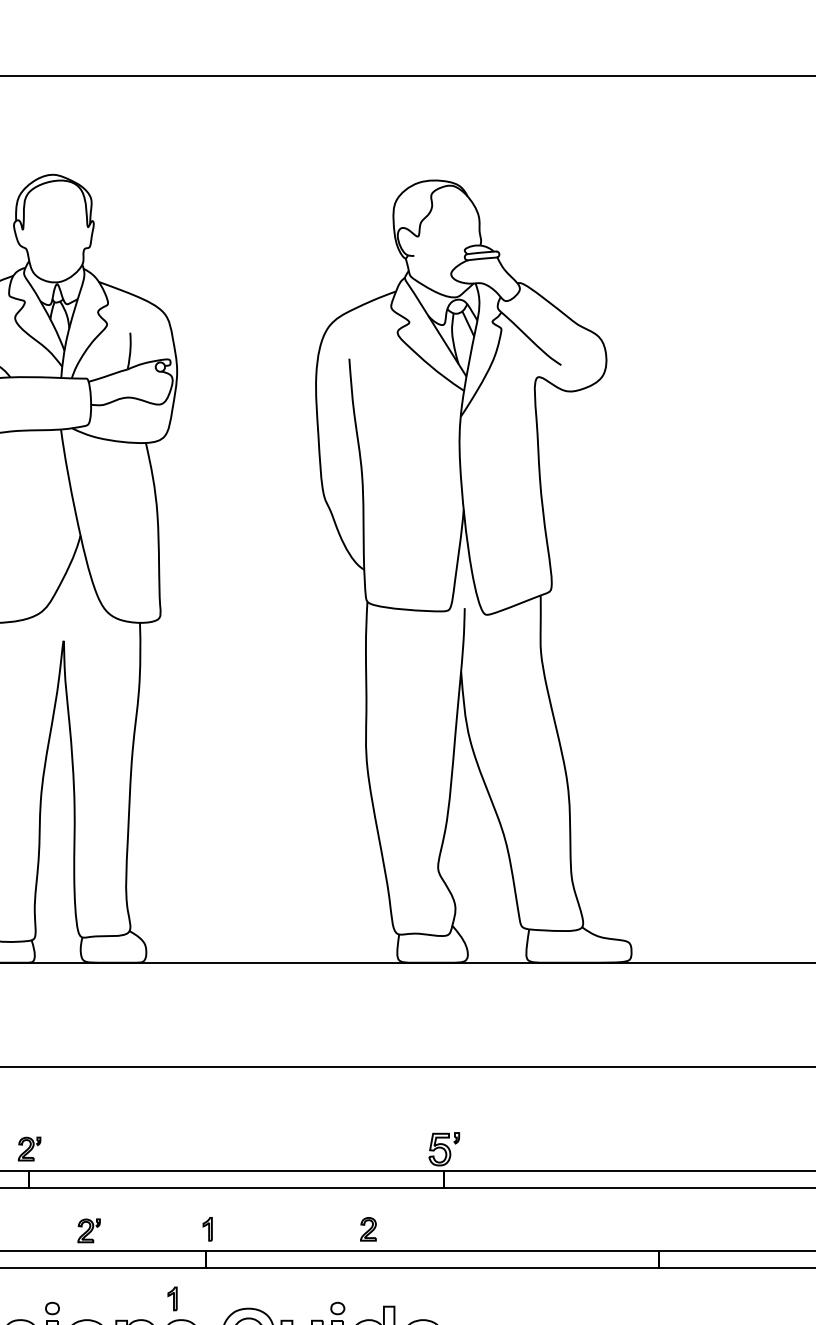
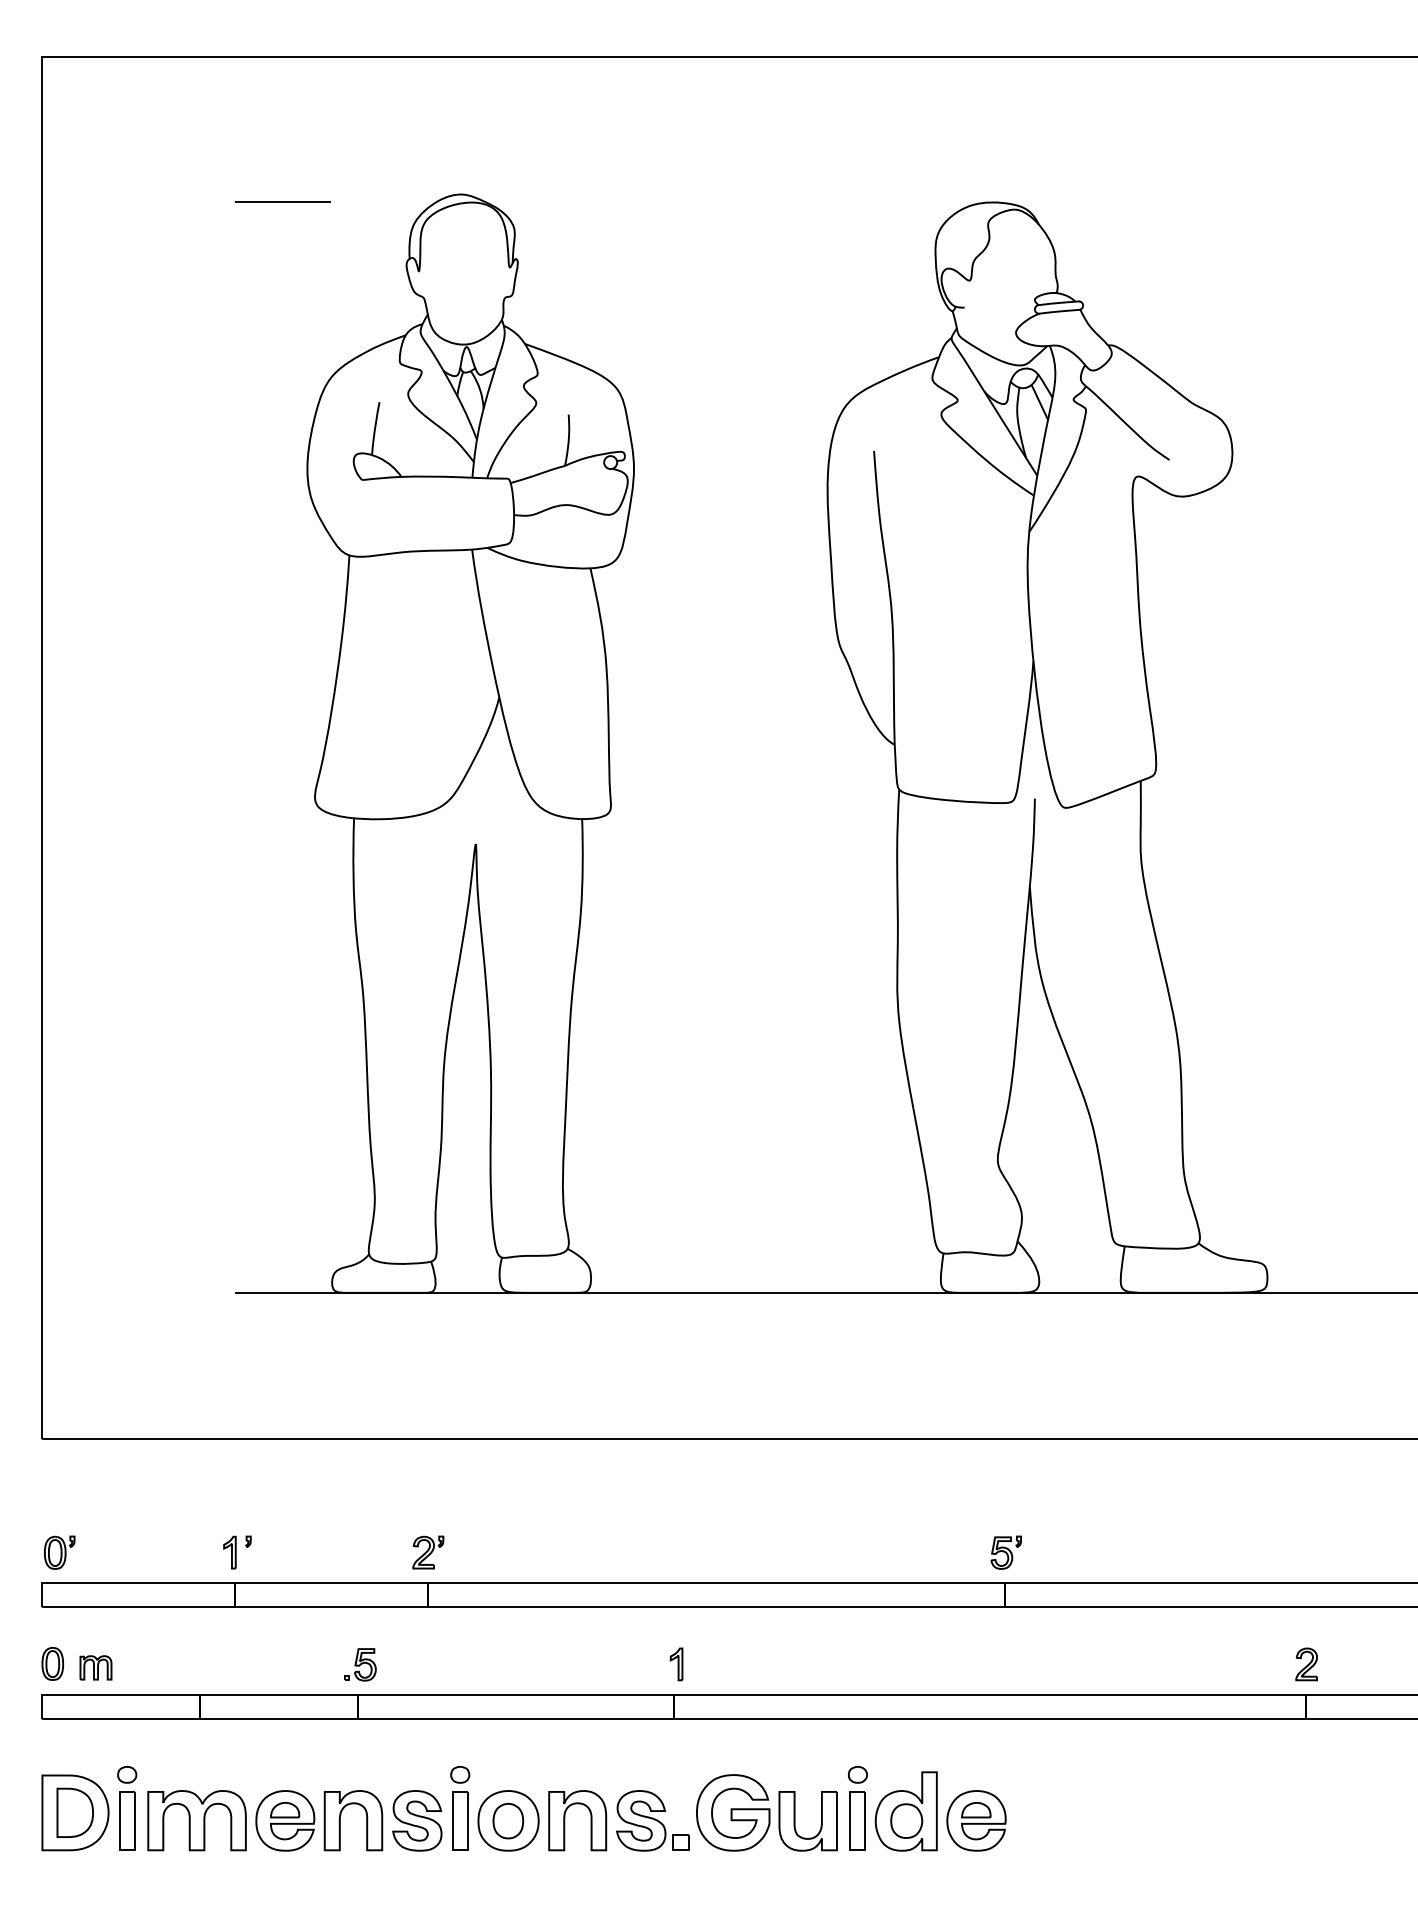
part: (443, 1149) -> (1005, 1552), size x0.71
part: (368, 1229) -> (1306, 1664), moved
part: (89, 1230) -> (511, 1666), removed
part: (172, 1298) -> (627, 1761), removed

